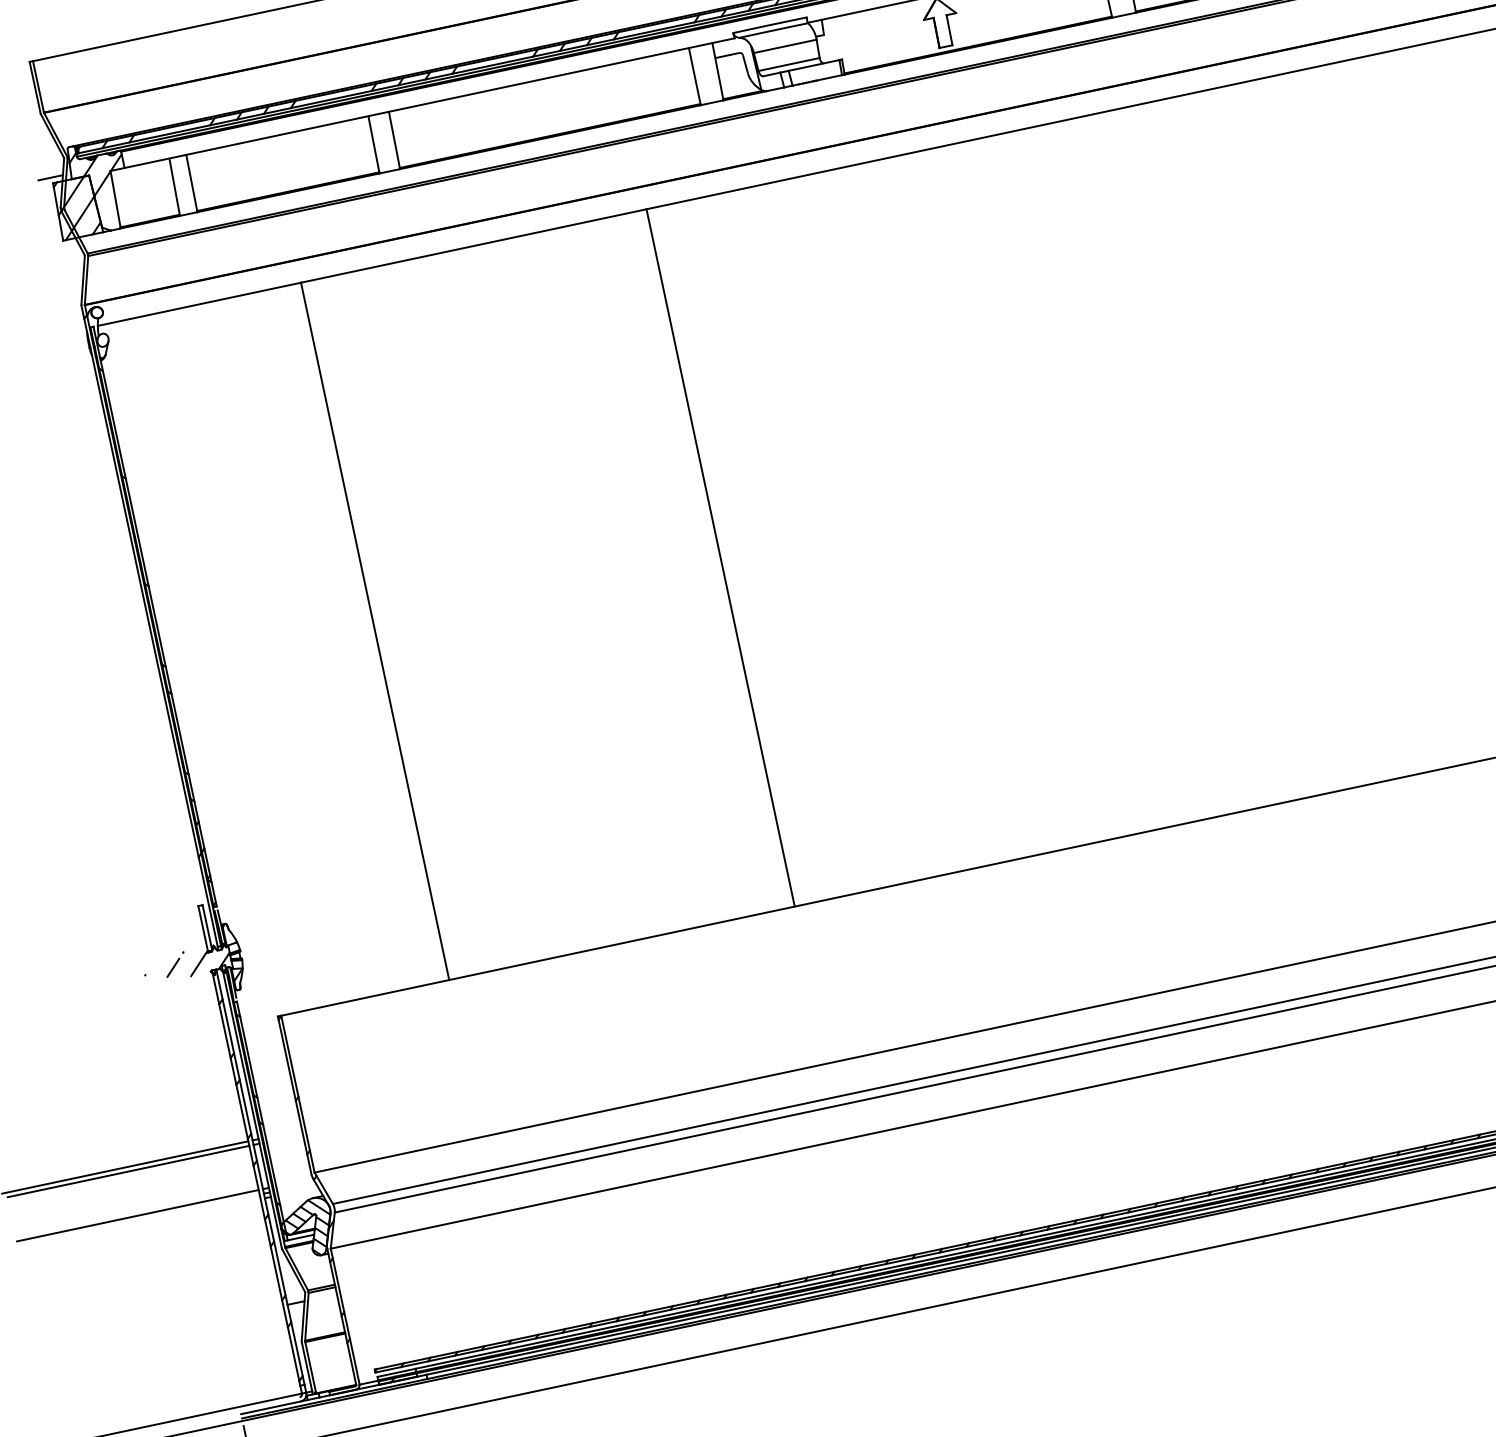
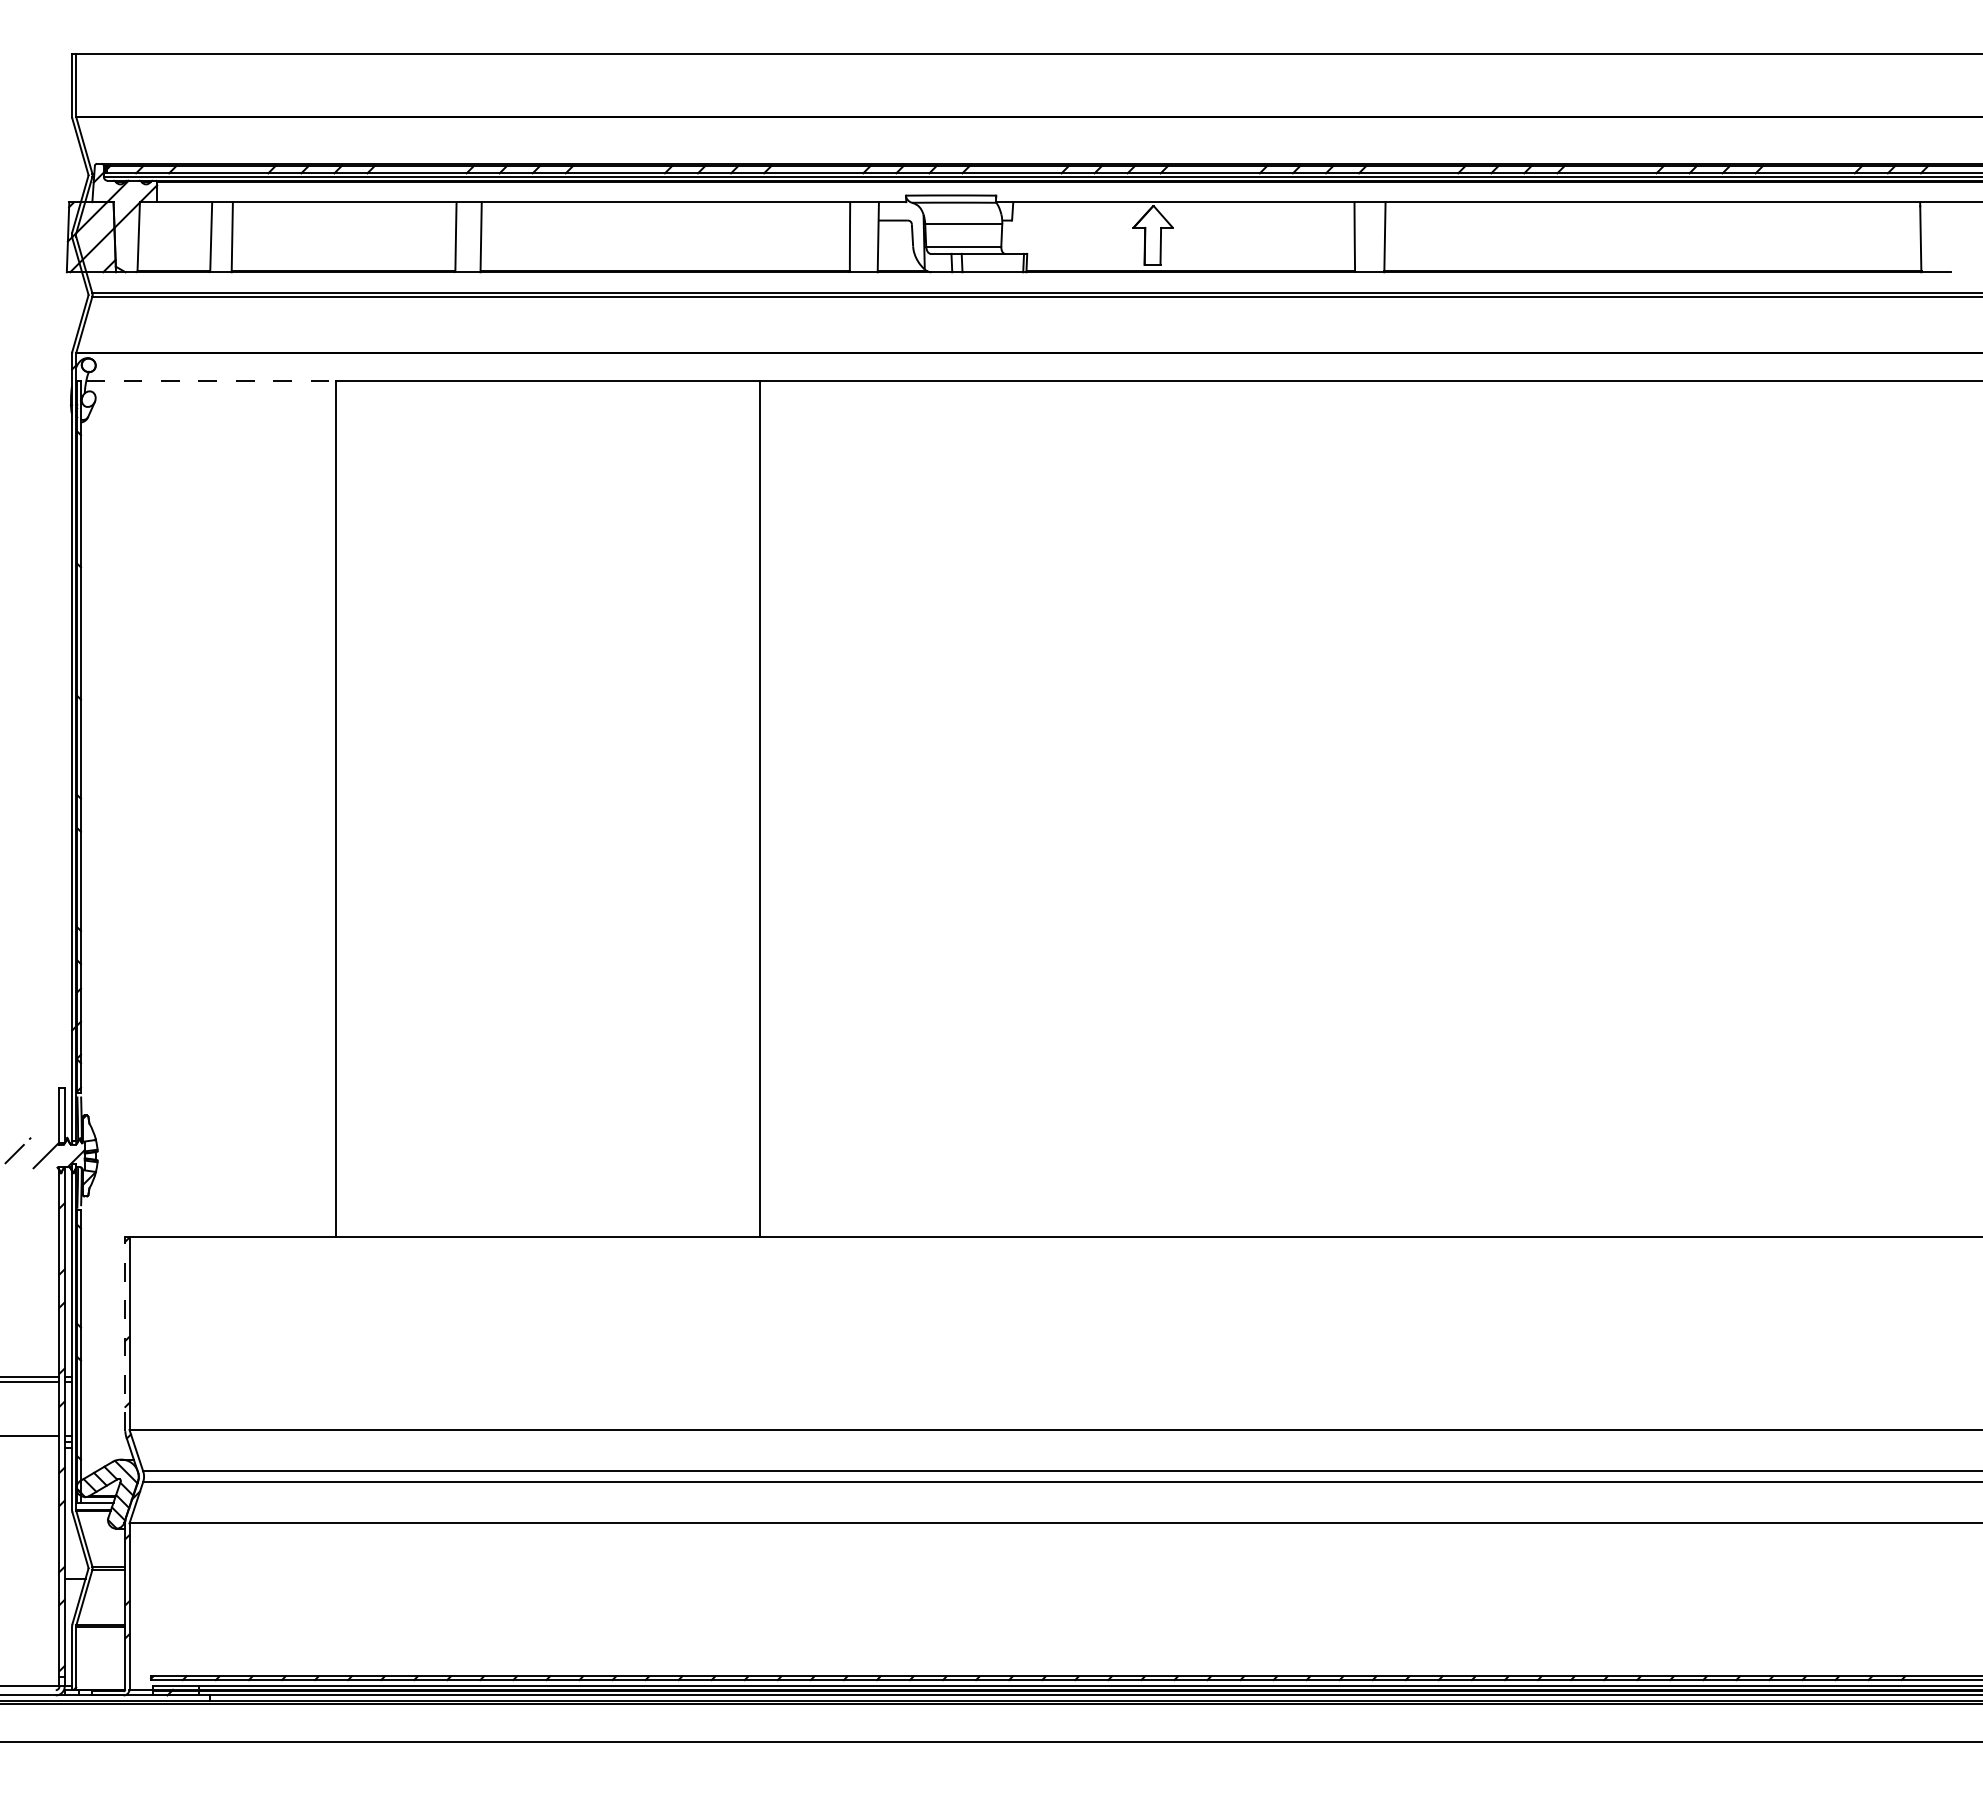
line: (50, 178) -> (67, 195), removed
line: (199, 304) -> (211, 381), solid -> dashed
line: (294, 1095) -> (125, 1334), solid -> dashed

